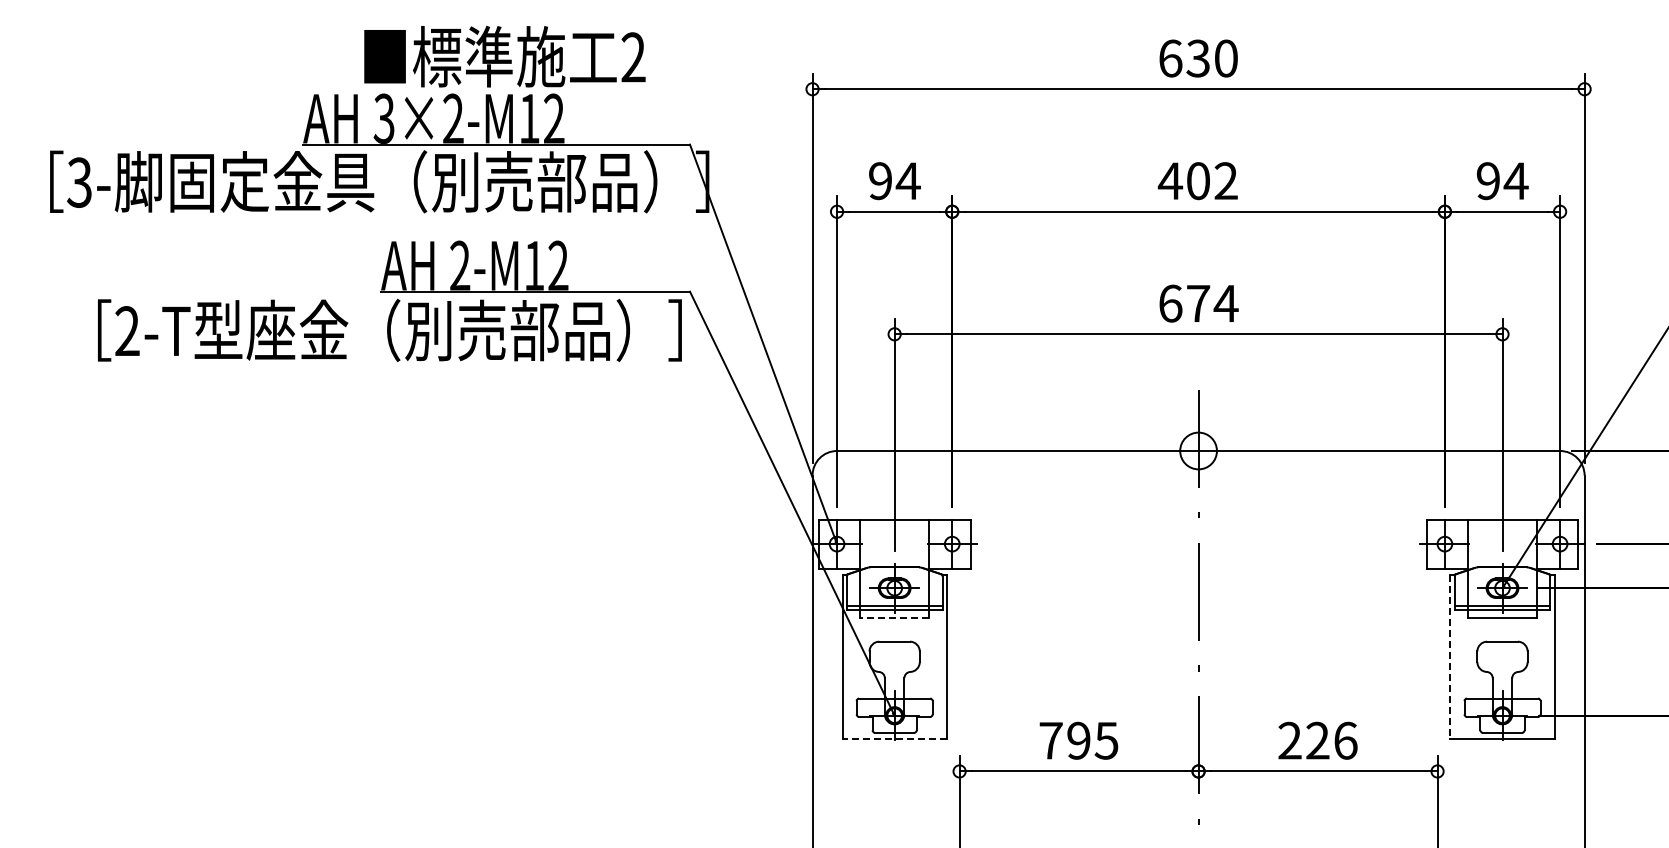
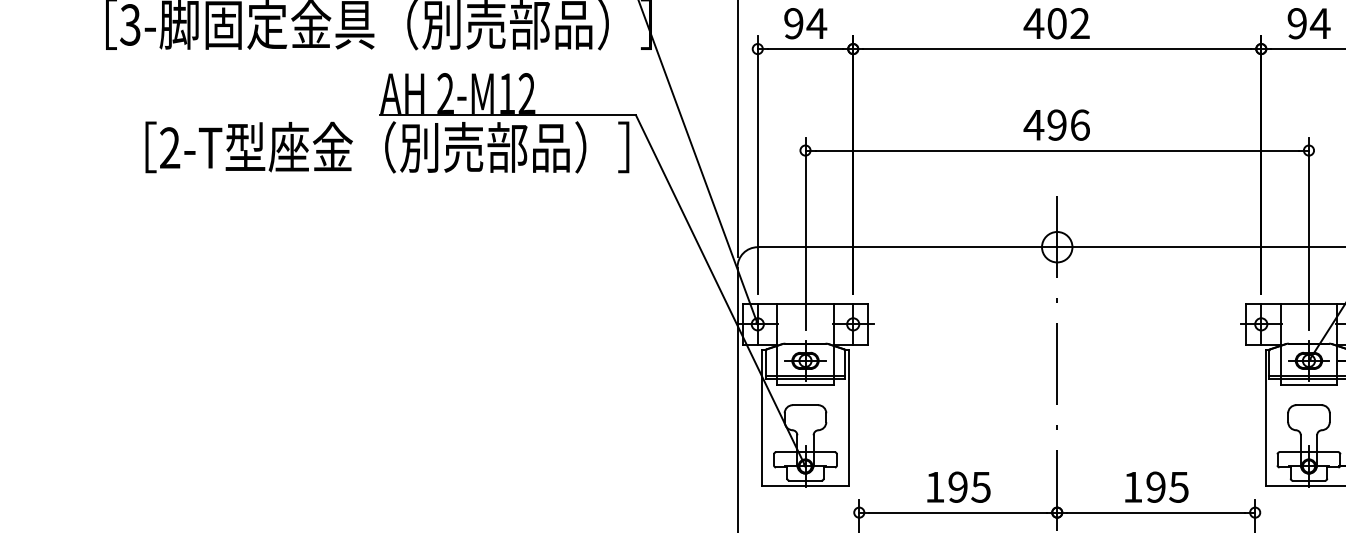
text: (1197, 303) -> (1056, 125), 674 -> 496
line: (894, 617) -> (805, 385), dashed -> solid
line: (1450, 657) -> (1265, 418), dashed -> solid
line: (894, 738) -> (805, 485), dashed -> solid
text: (1050, 740) -> (934, 487), 795 -> 195
text: (1317, 740) -> (1155, 487), 226 -> 195

